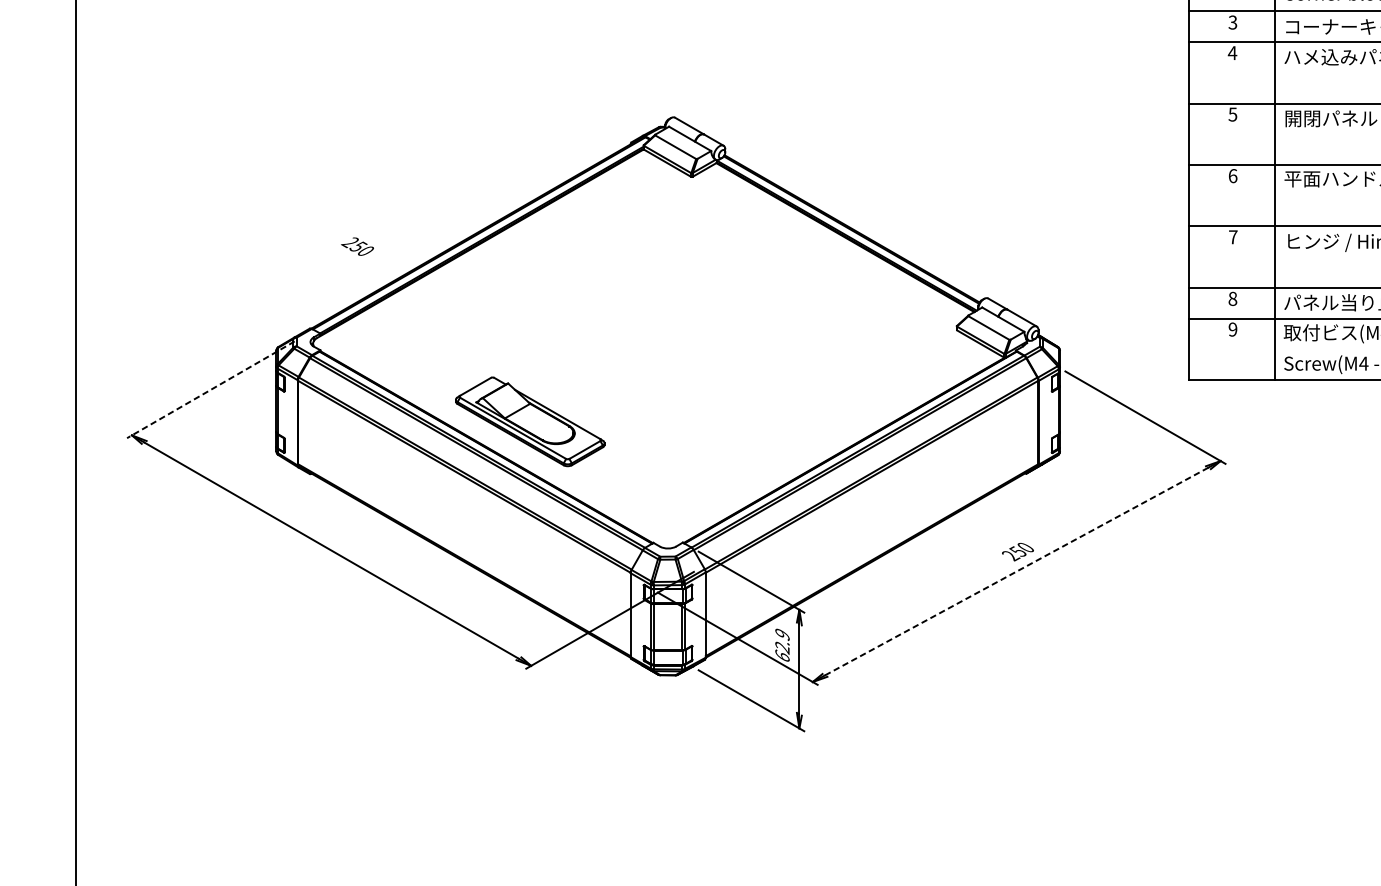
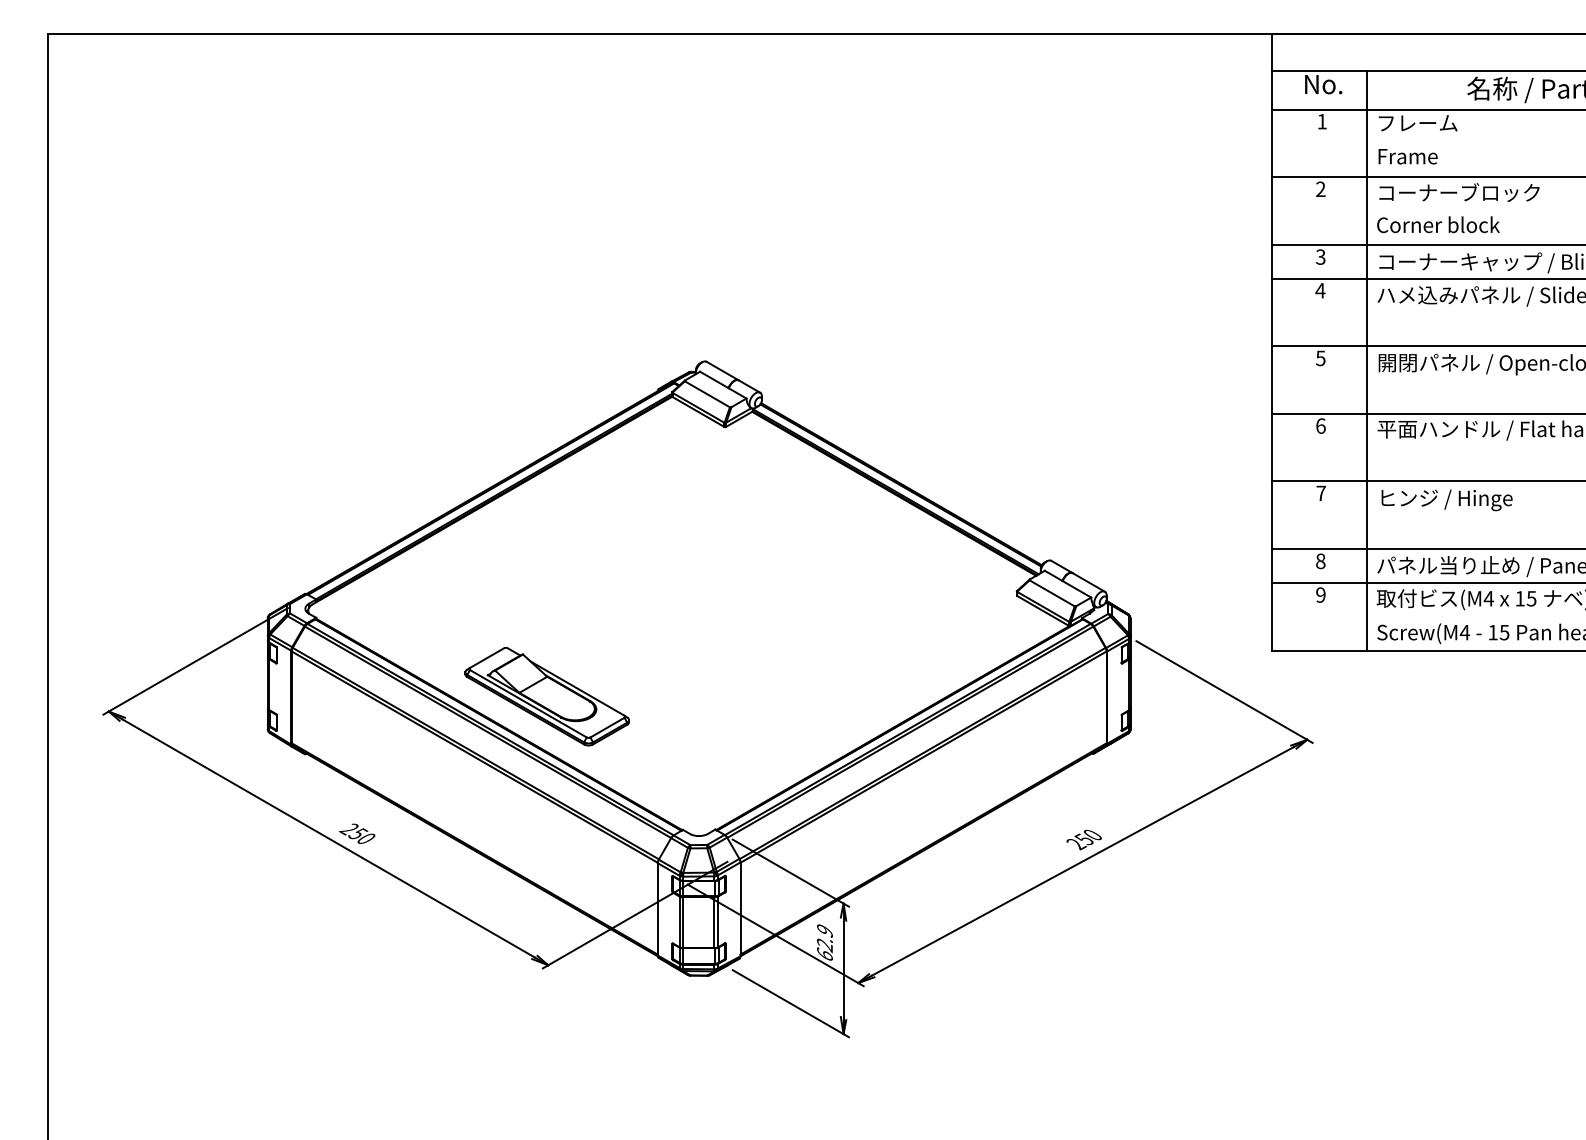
text: (356, 246) -> (356, 833), moved
line: (210, 389) -> (195, 661), dashed -> solid
line: (1017, 571) -> (1083, 861), dashed -> solid

